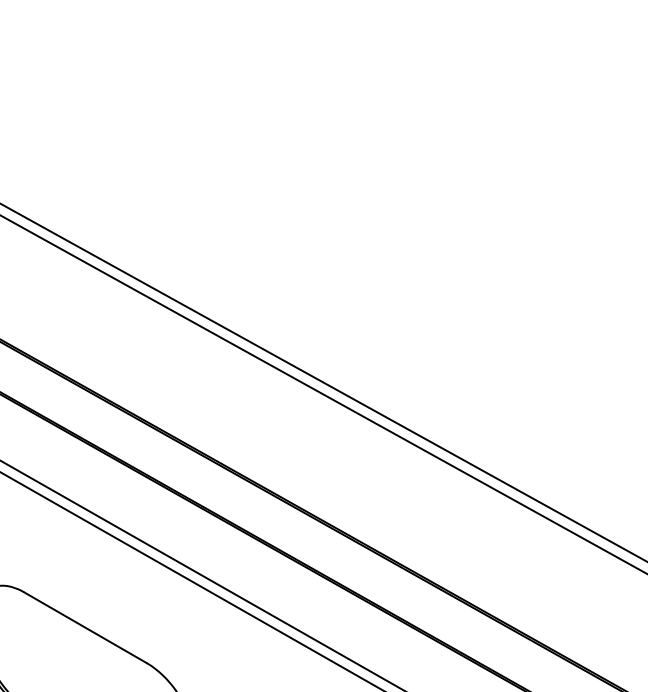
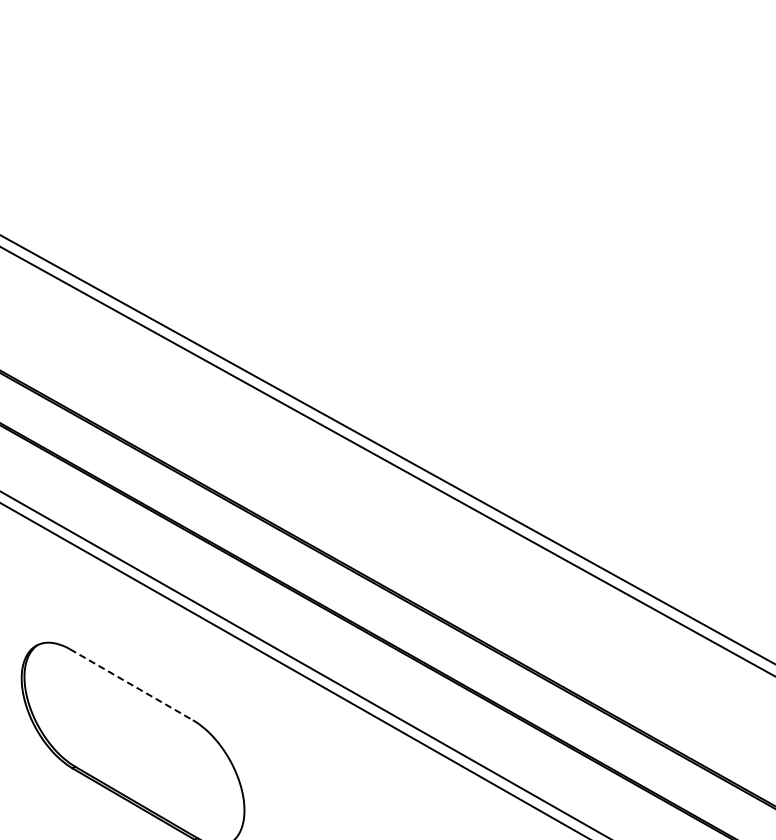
line: (85, 627) -> (131, 684), solid -> dashed

